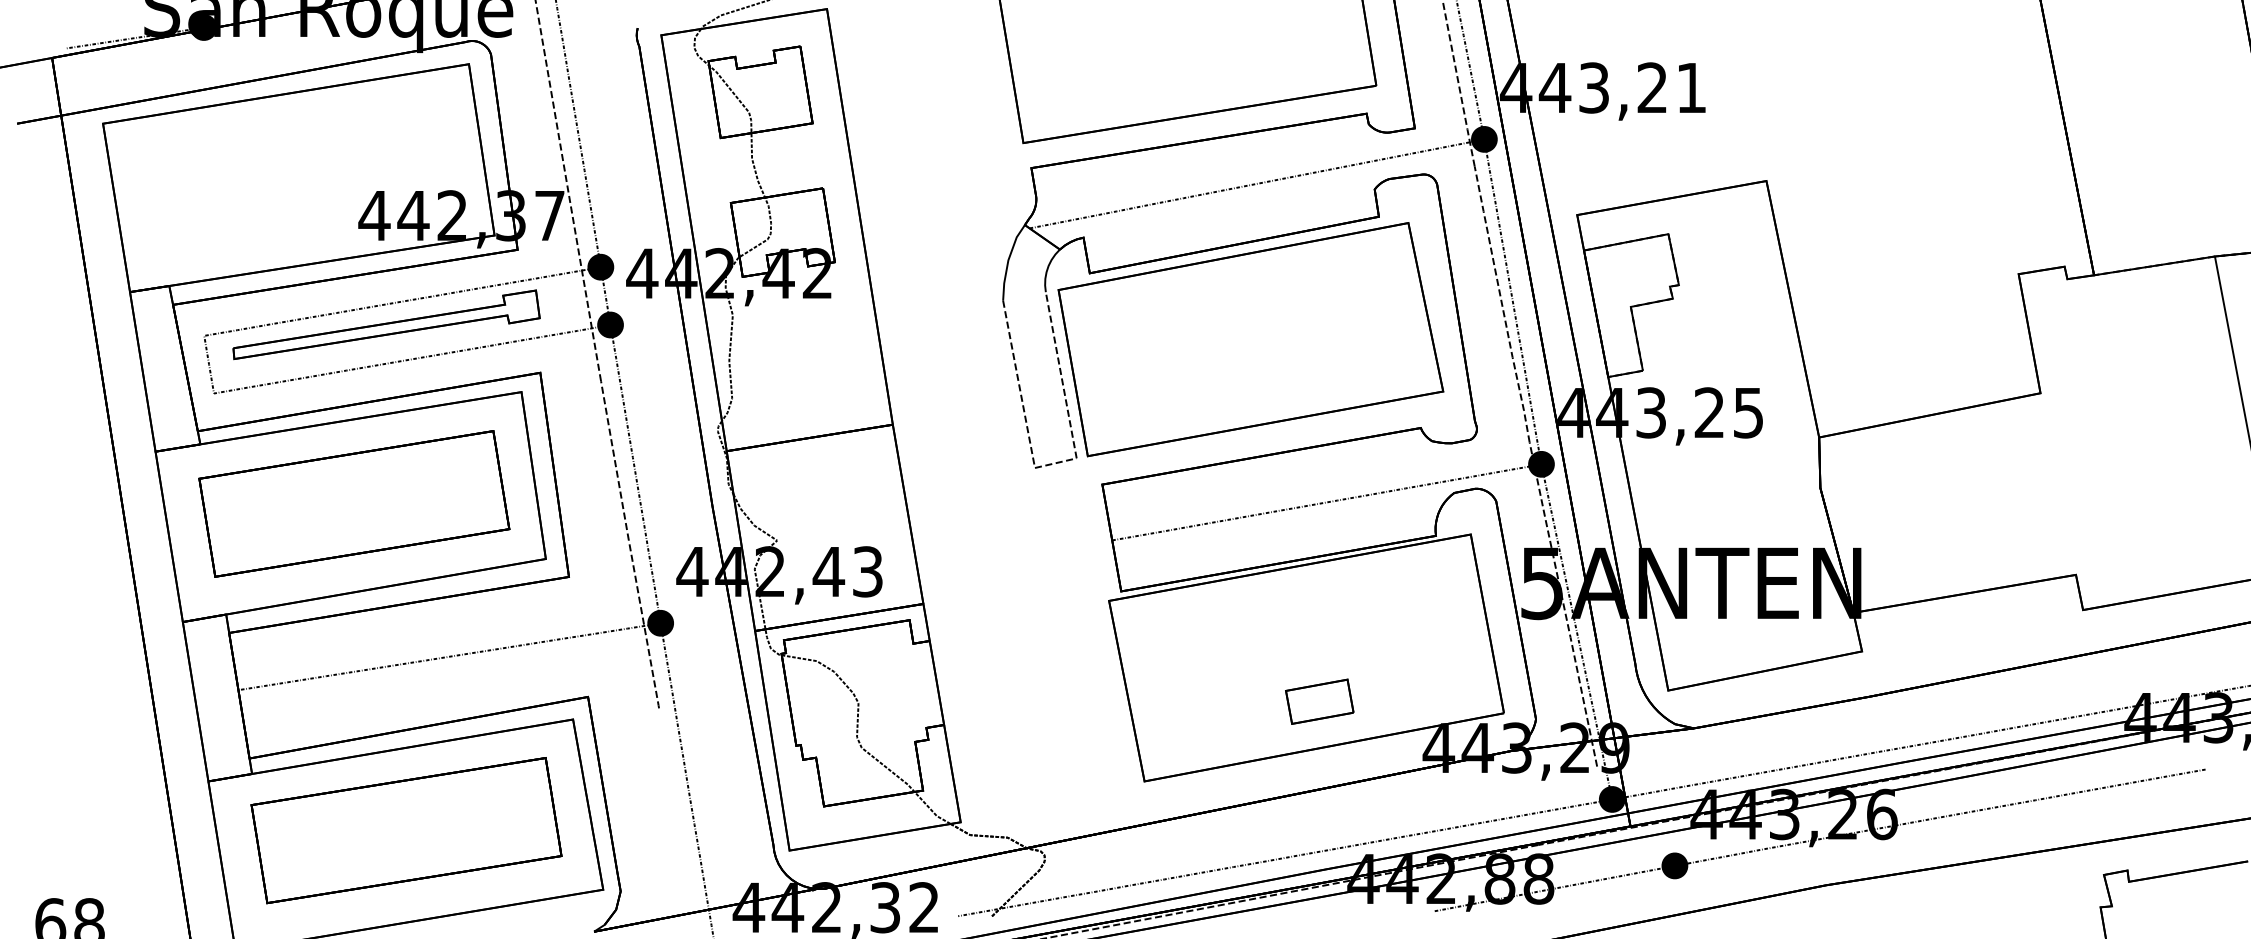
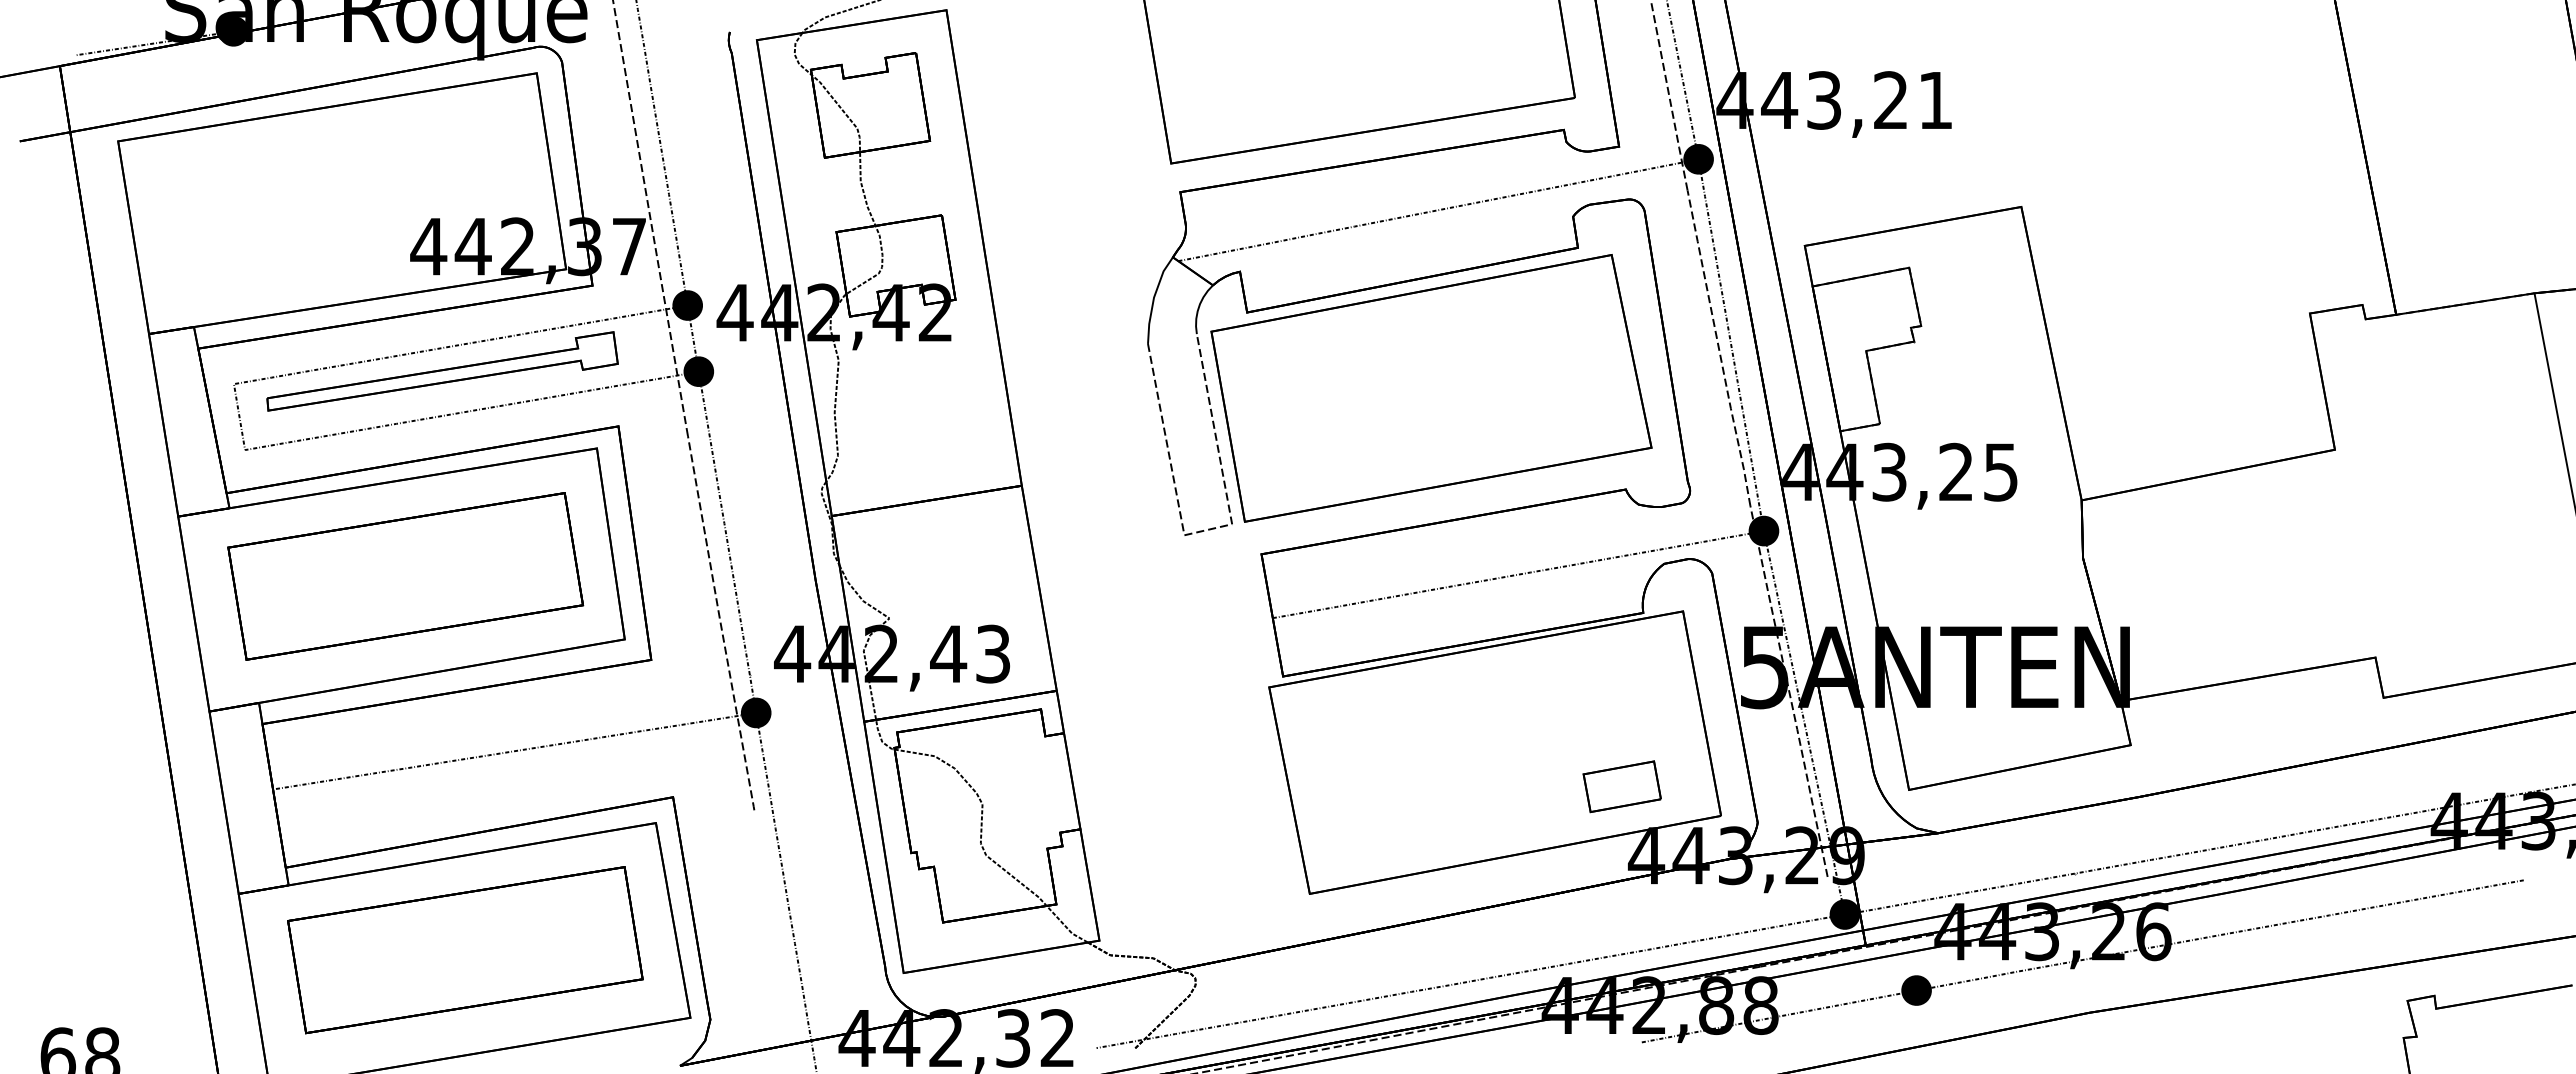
part: (1319, 701) -> (1621, 786), moved

